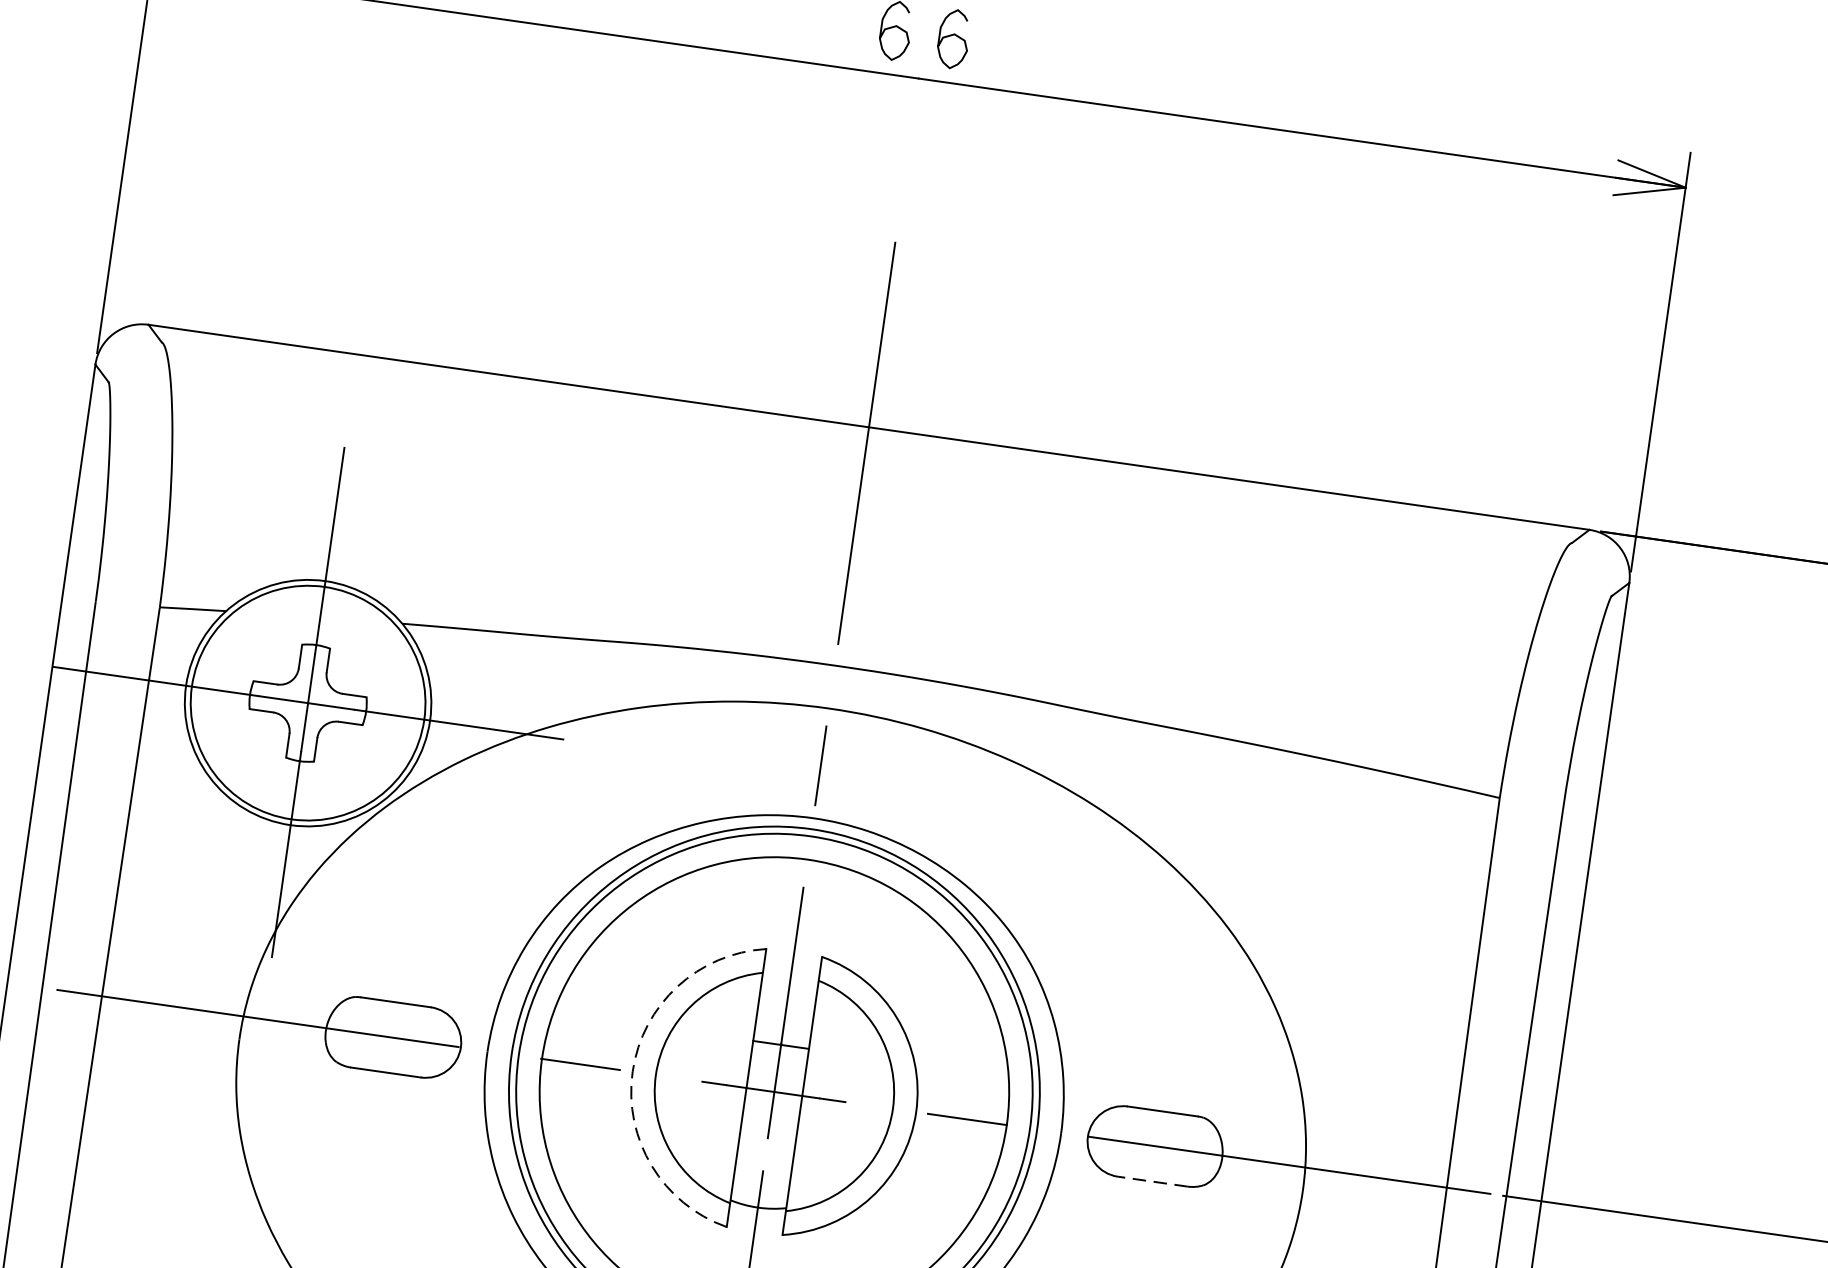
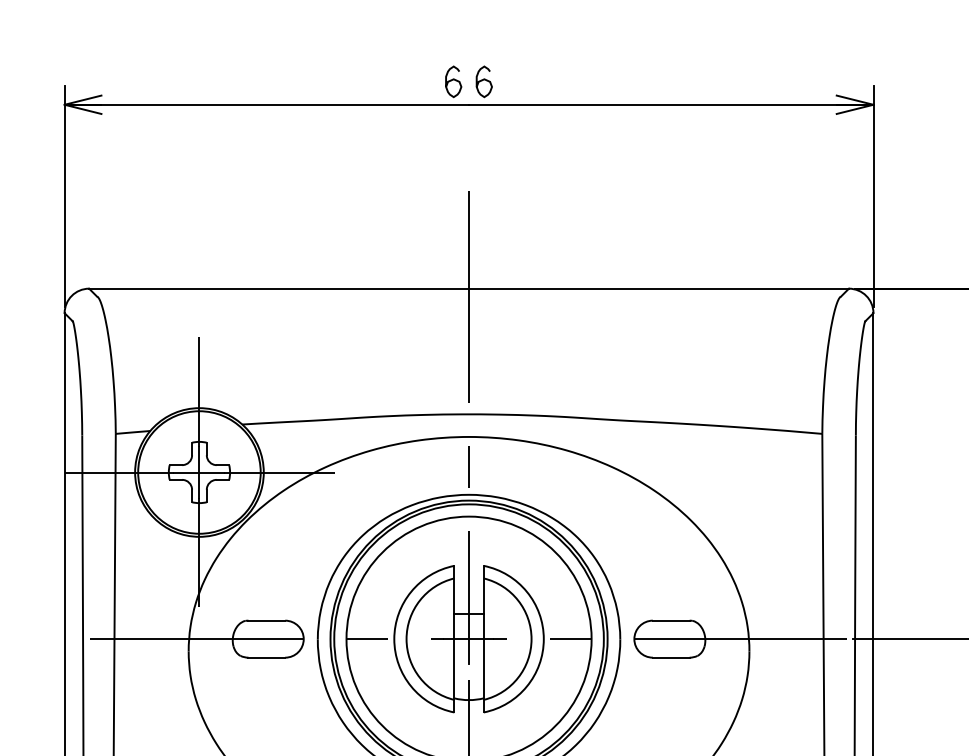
arc: (632, 1072) -> (394, 639), dashed -> solid
line: (1151, 1181) -> (670, 657), dashed -> solid

